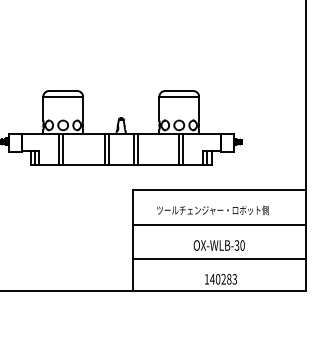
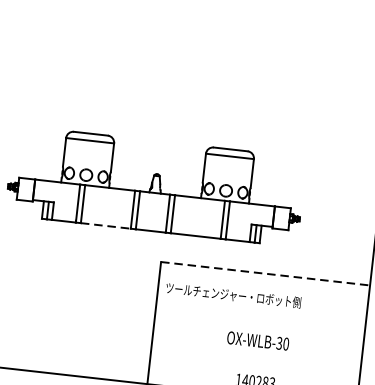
line: (83, 165) -> (105, 226), solid -> dashed
line: (219, 189) -> (265, 273), solid -> dashed
text: (212, 210) -> (232, 295), moved
line: (218, 224) -> (260, 315), removed
line: (218, 259) -> (255, 357), removed

